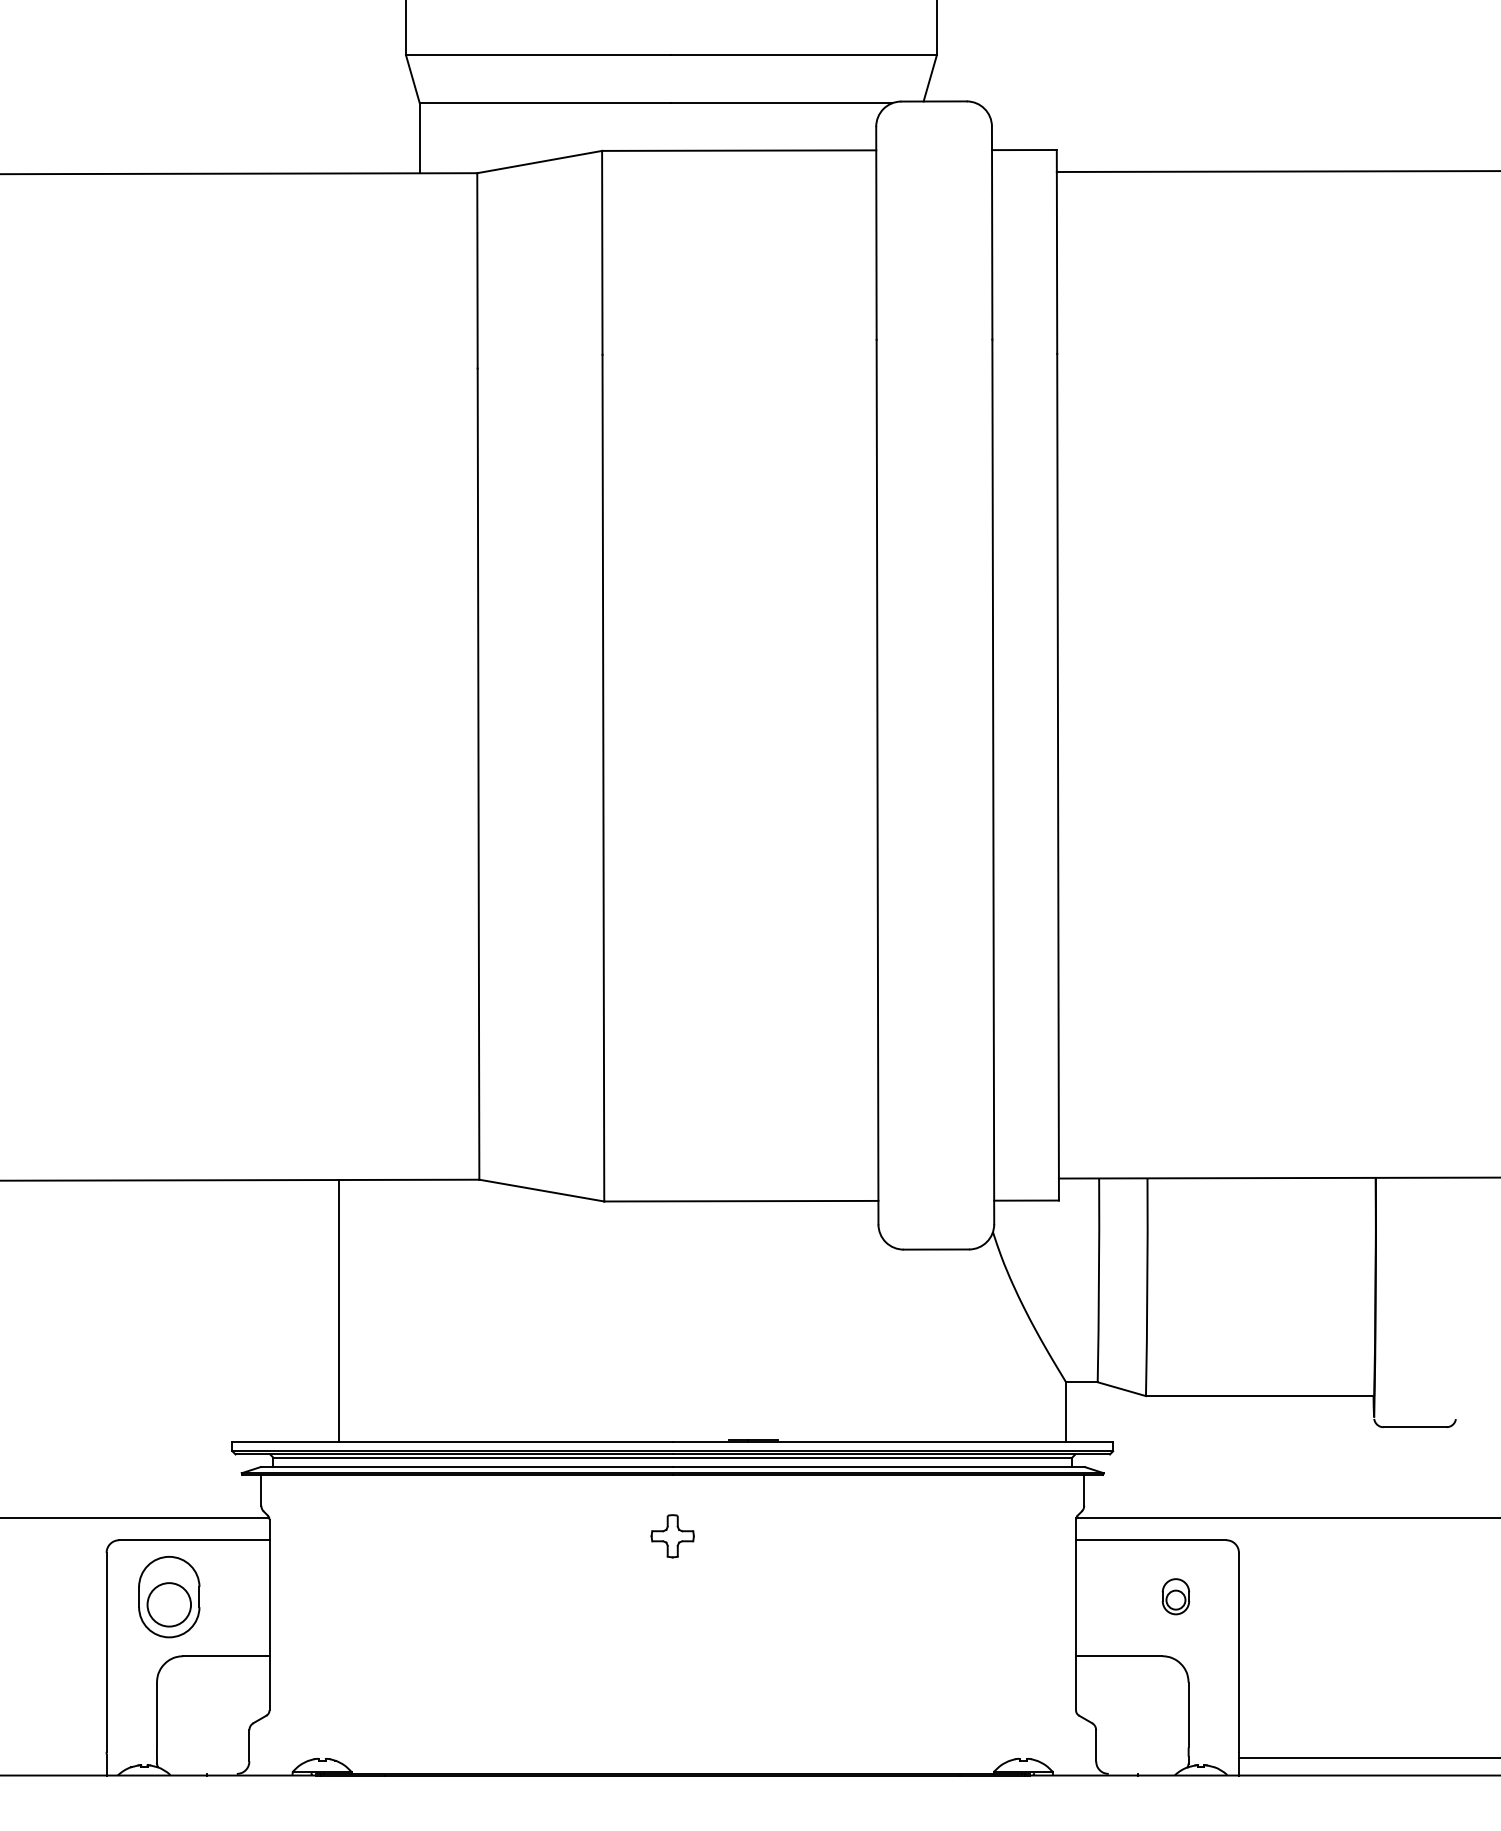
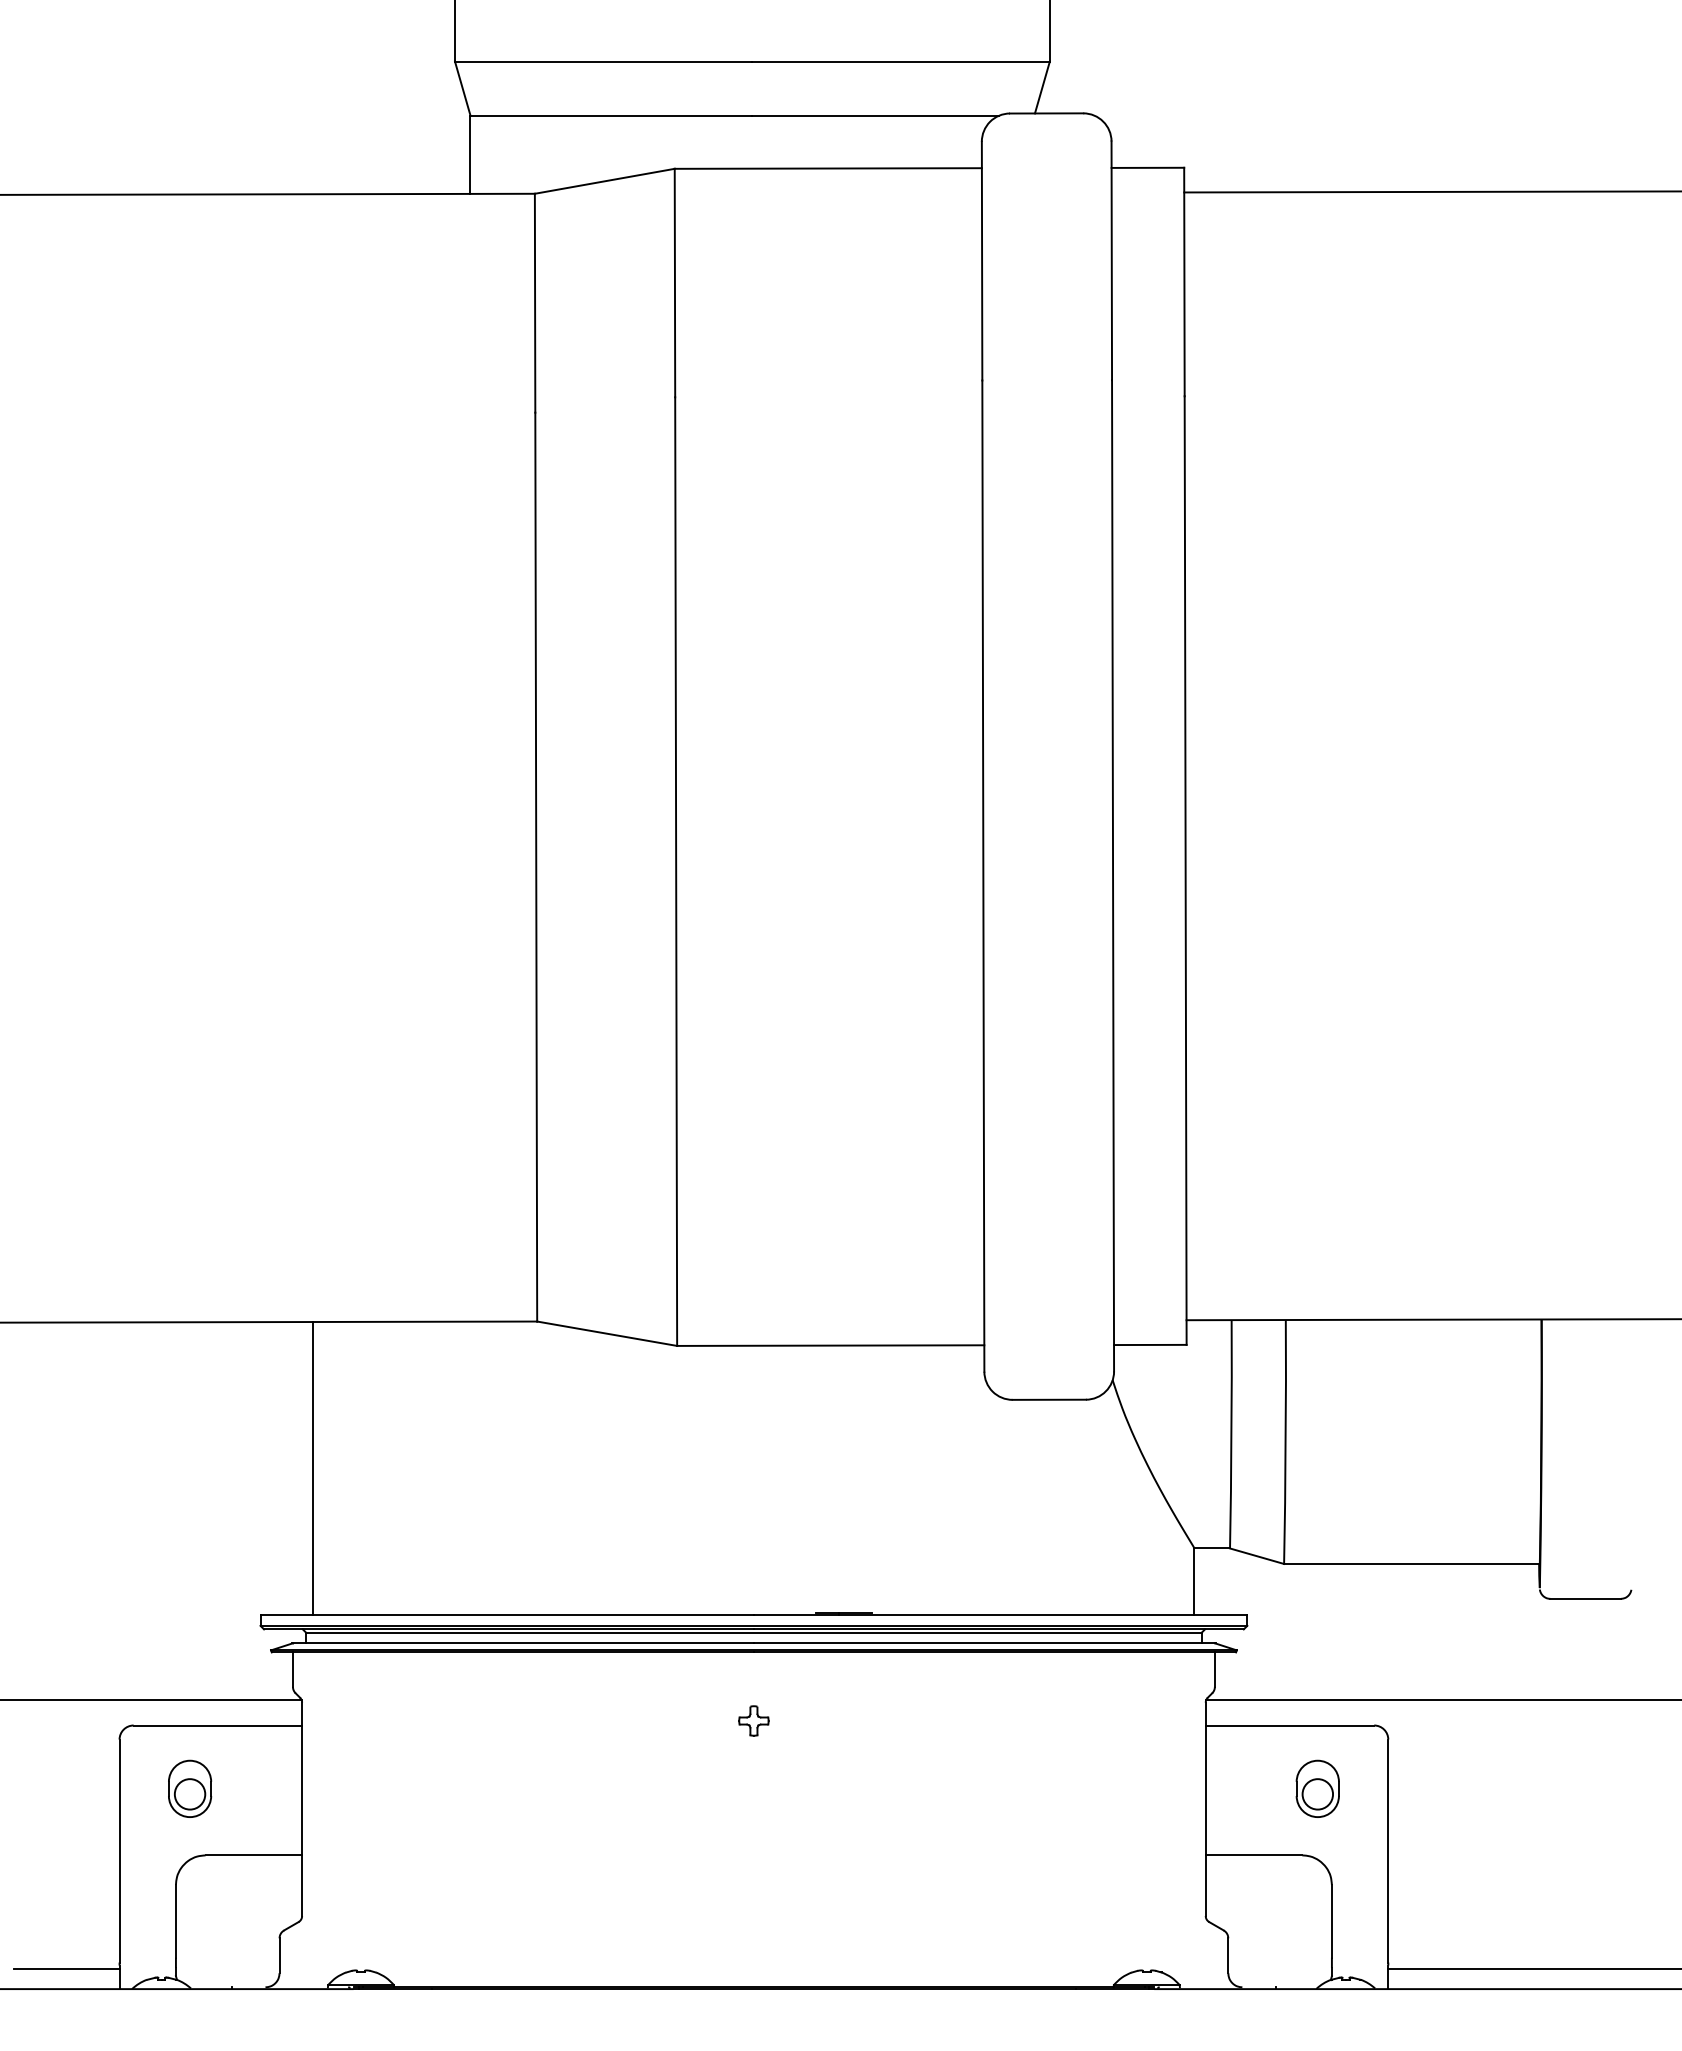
line: (339, 1310) -> (313, 1468), moved
part: (672, 1535) -> (753, 1720), size x0.62
part: (169, 1596) -> (190, 1788), size x0.62
part: (1175, 1596) -> (1317, 1788), size x1.43
line: (59, 1757) -> (66, 1968), added

